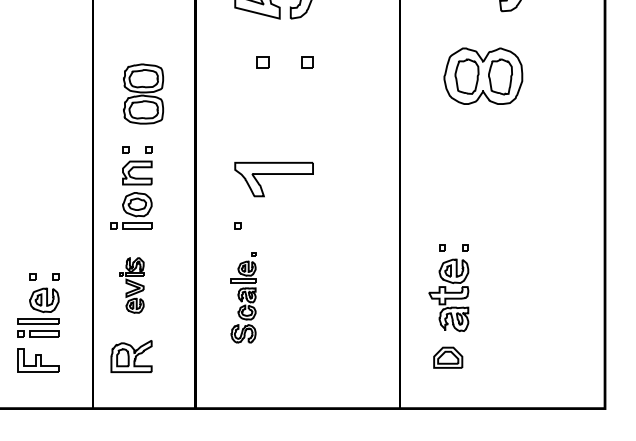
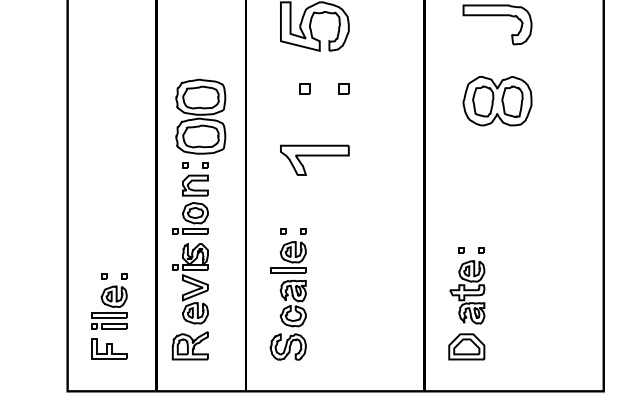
part: (143, 93) -> (200, 116), size x1.43
part: (273, 178) -> (314, 159), moved
part: (131, 285) -> (190, 283), size x1.67
part: (242, 297) -> (287, 294), size x1.67
part: (447, 357) -> (466, 346), size x1.43

